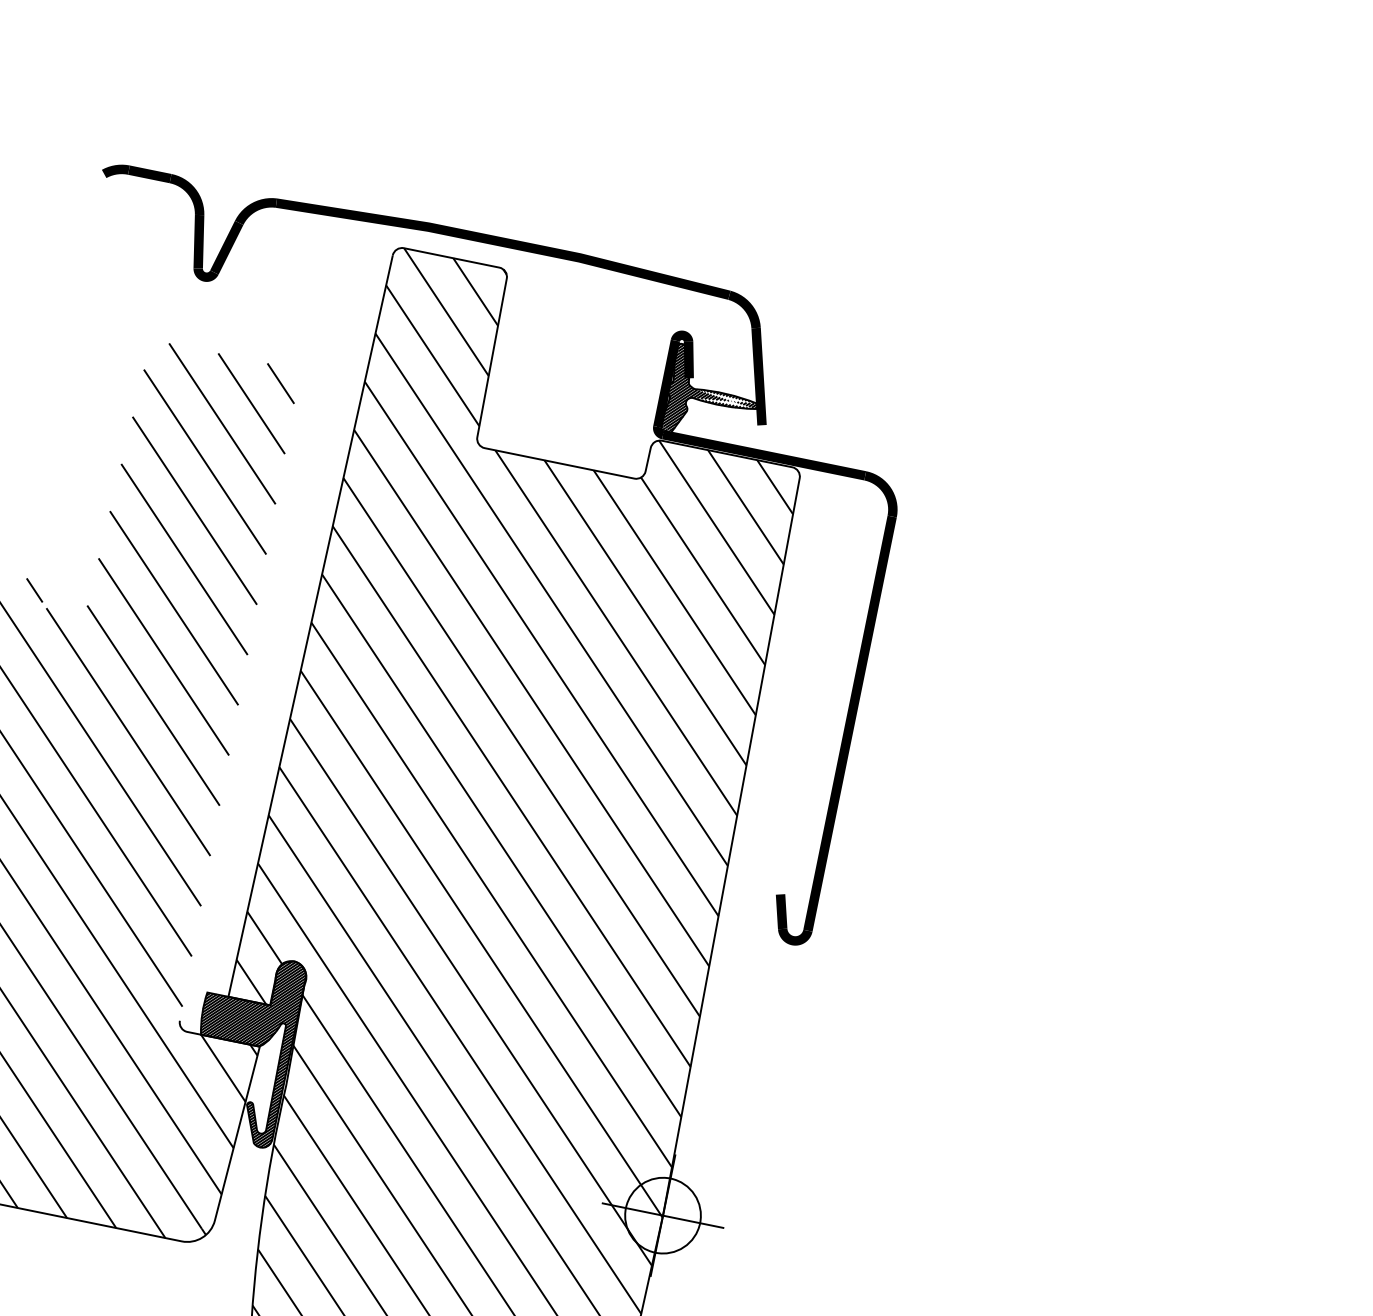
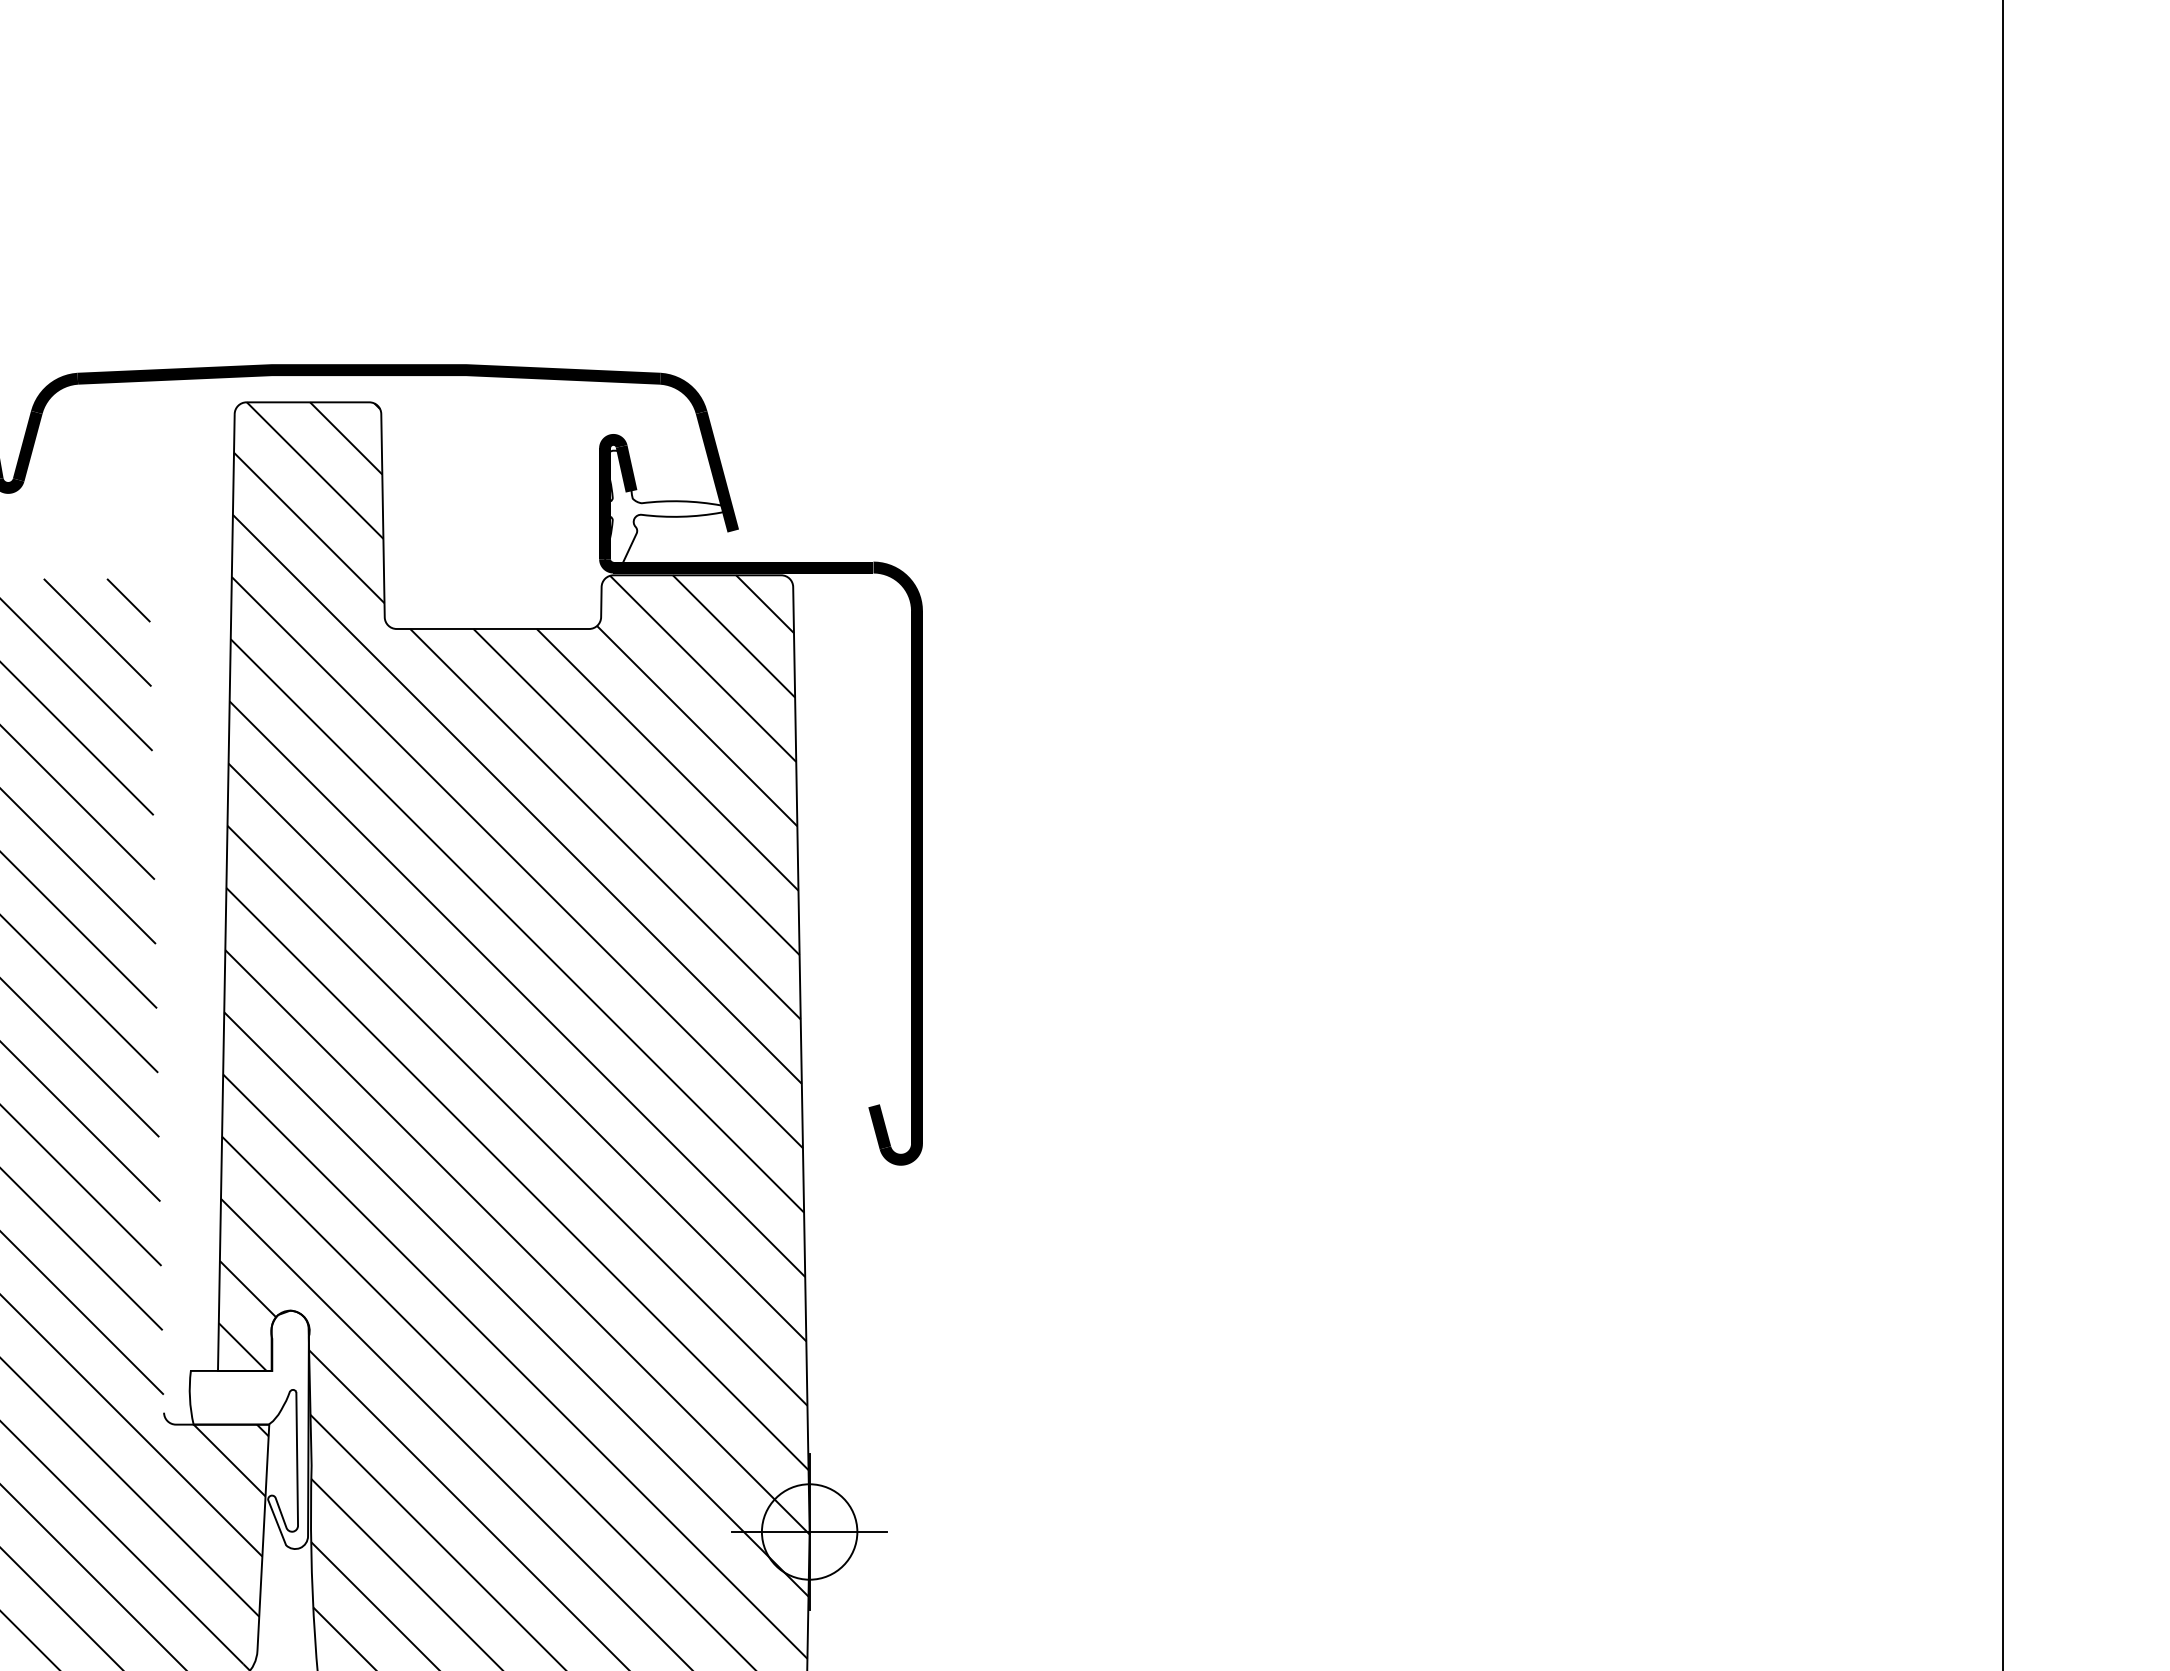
hatch: (712, 396) -> (664, 508), removed
hatch: (243, 1047) -> (249, 1429), removed

